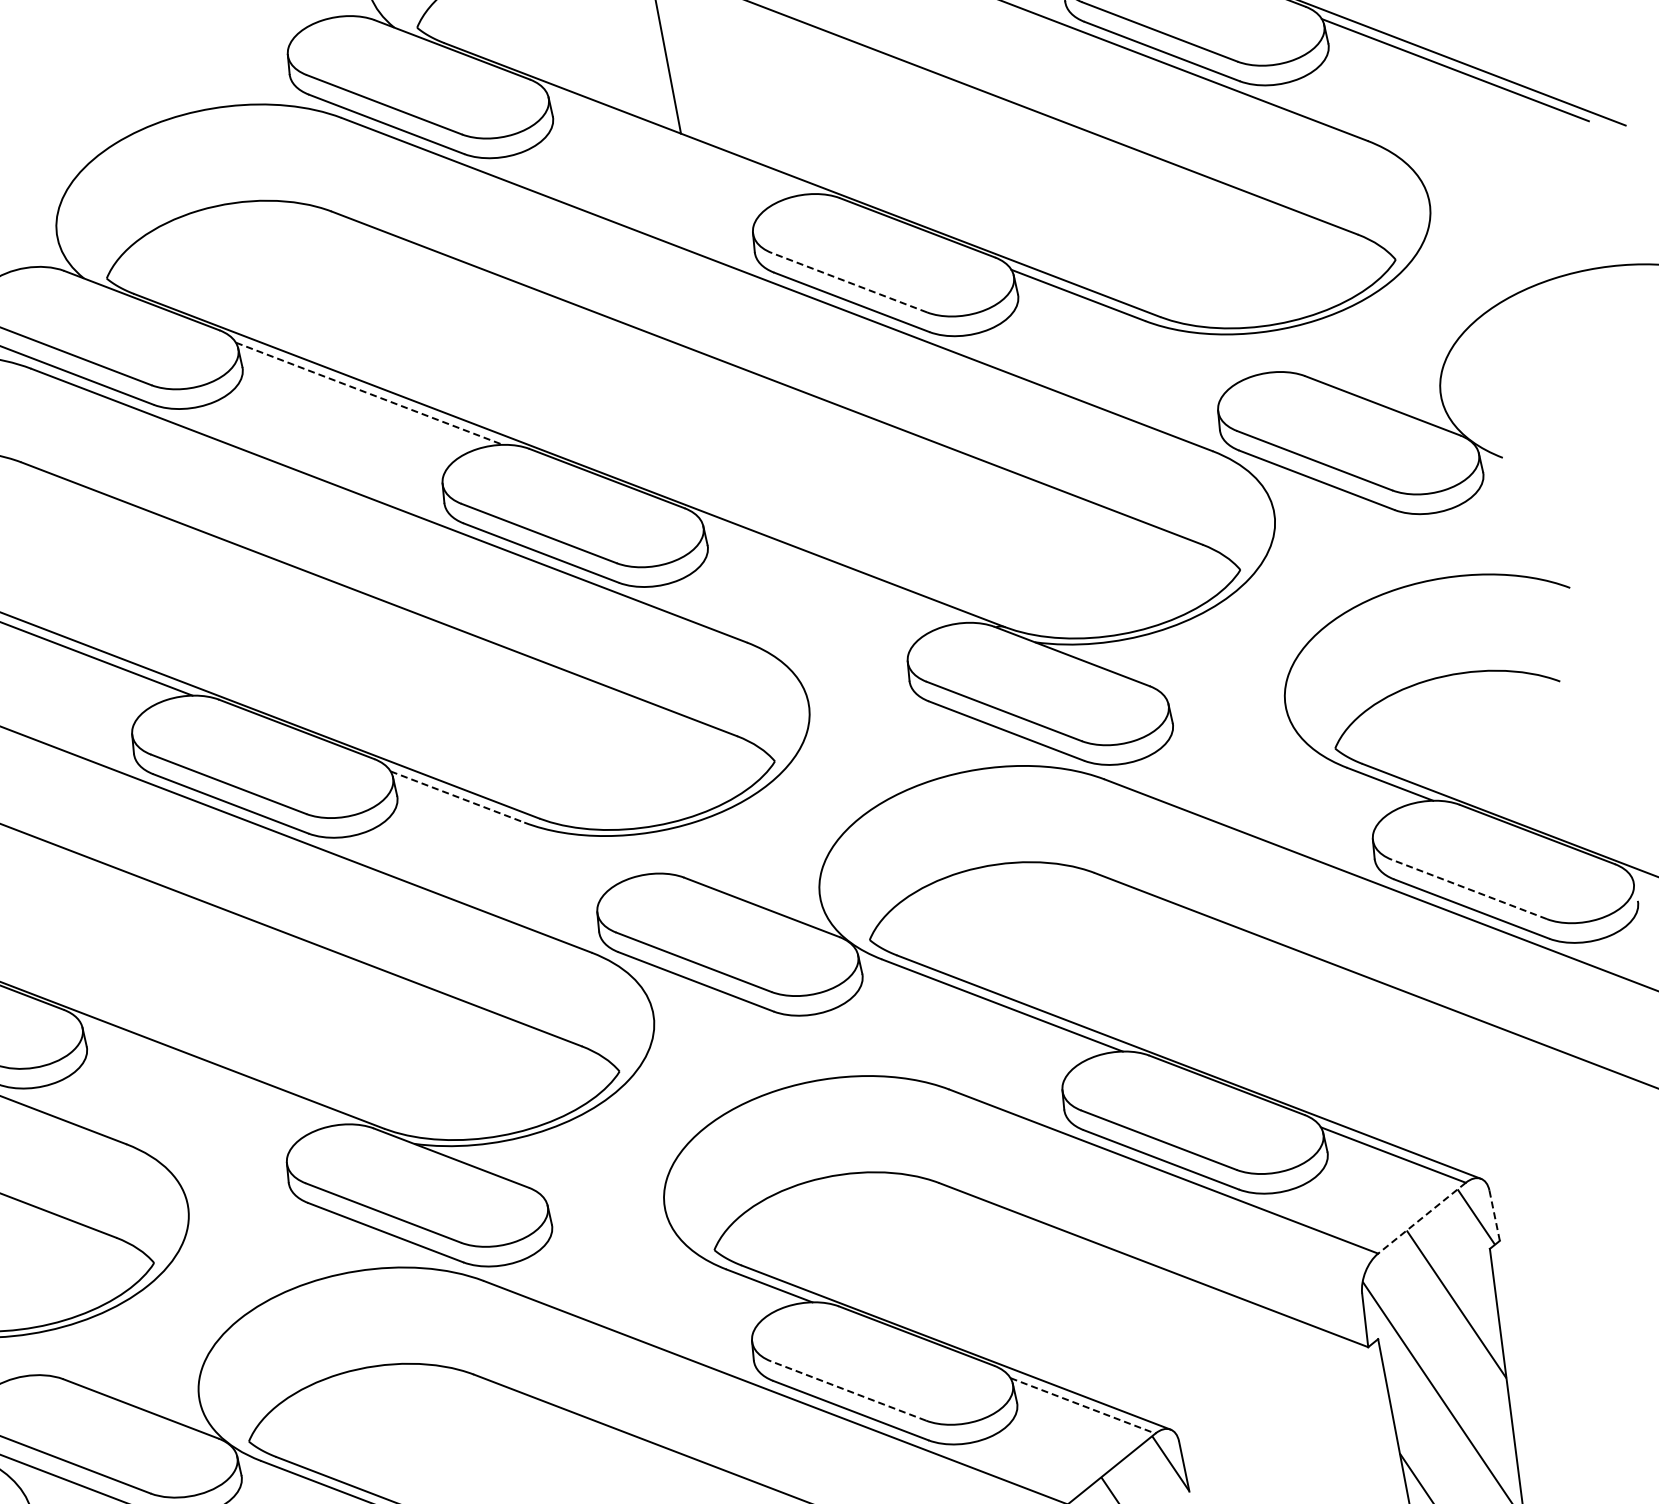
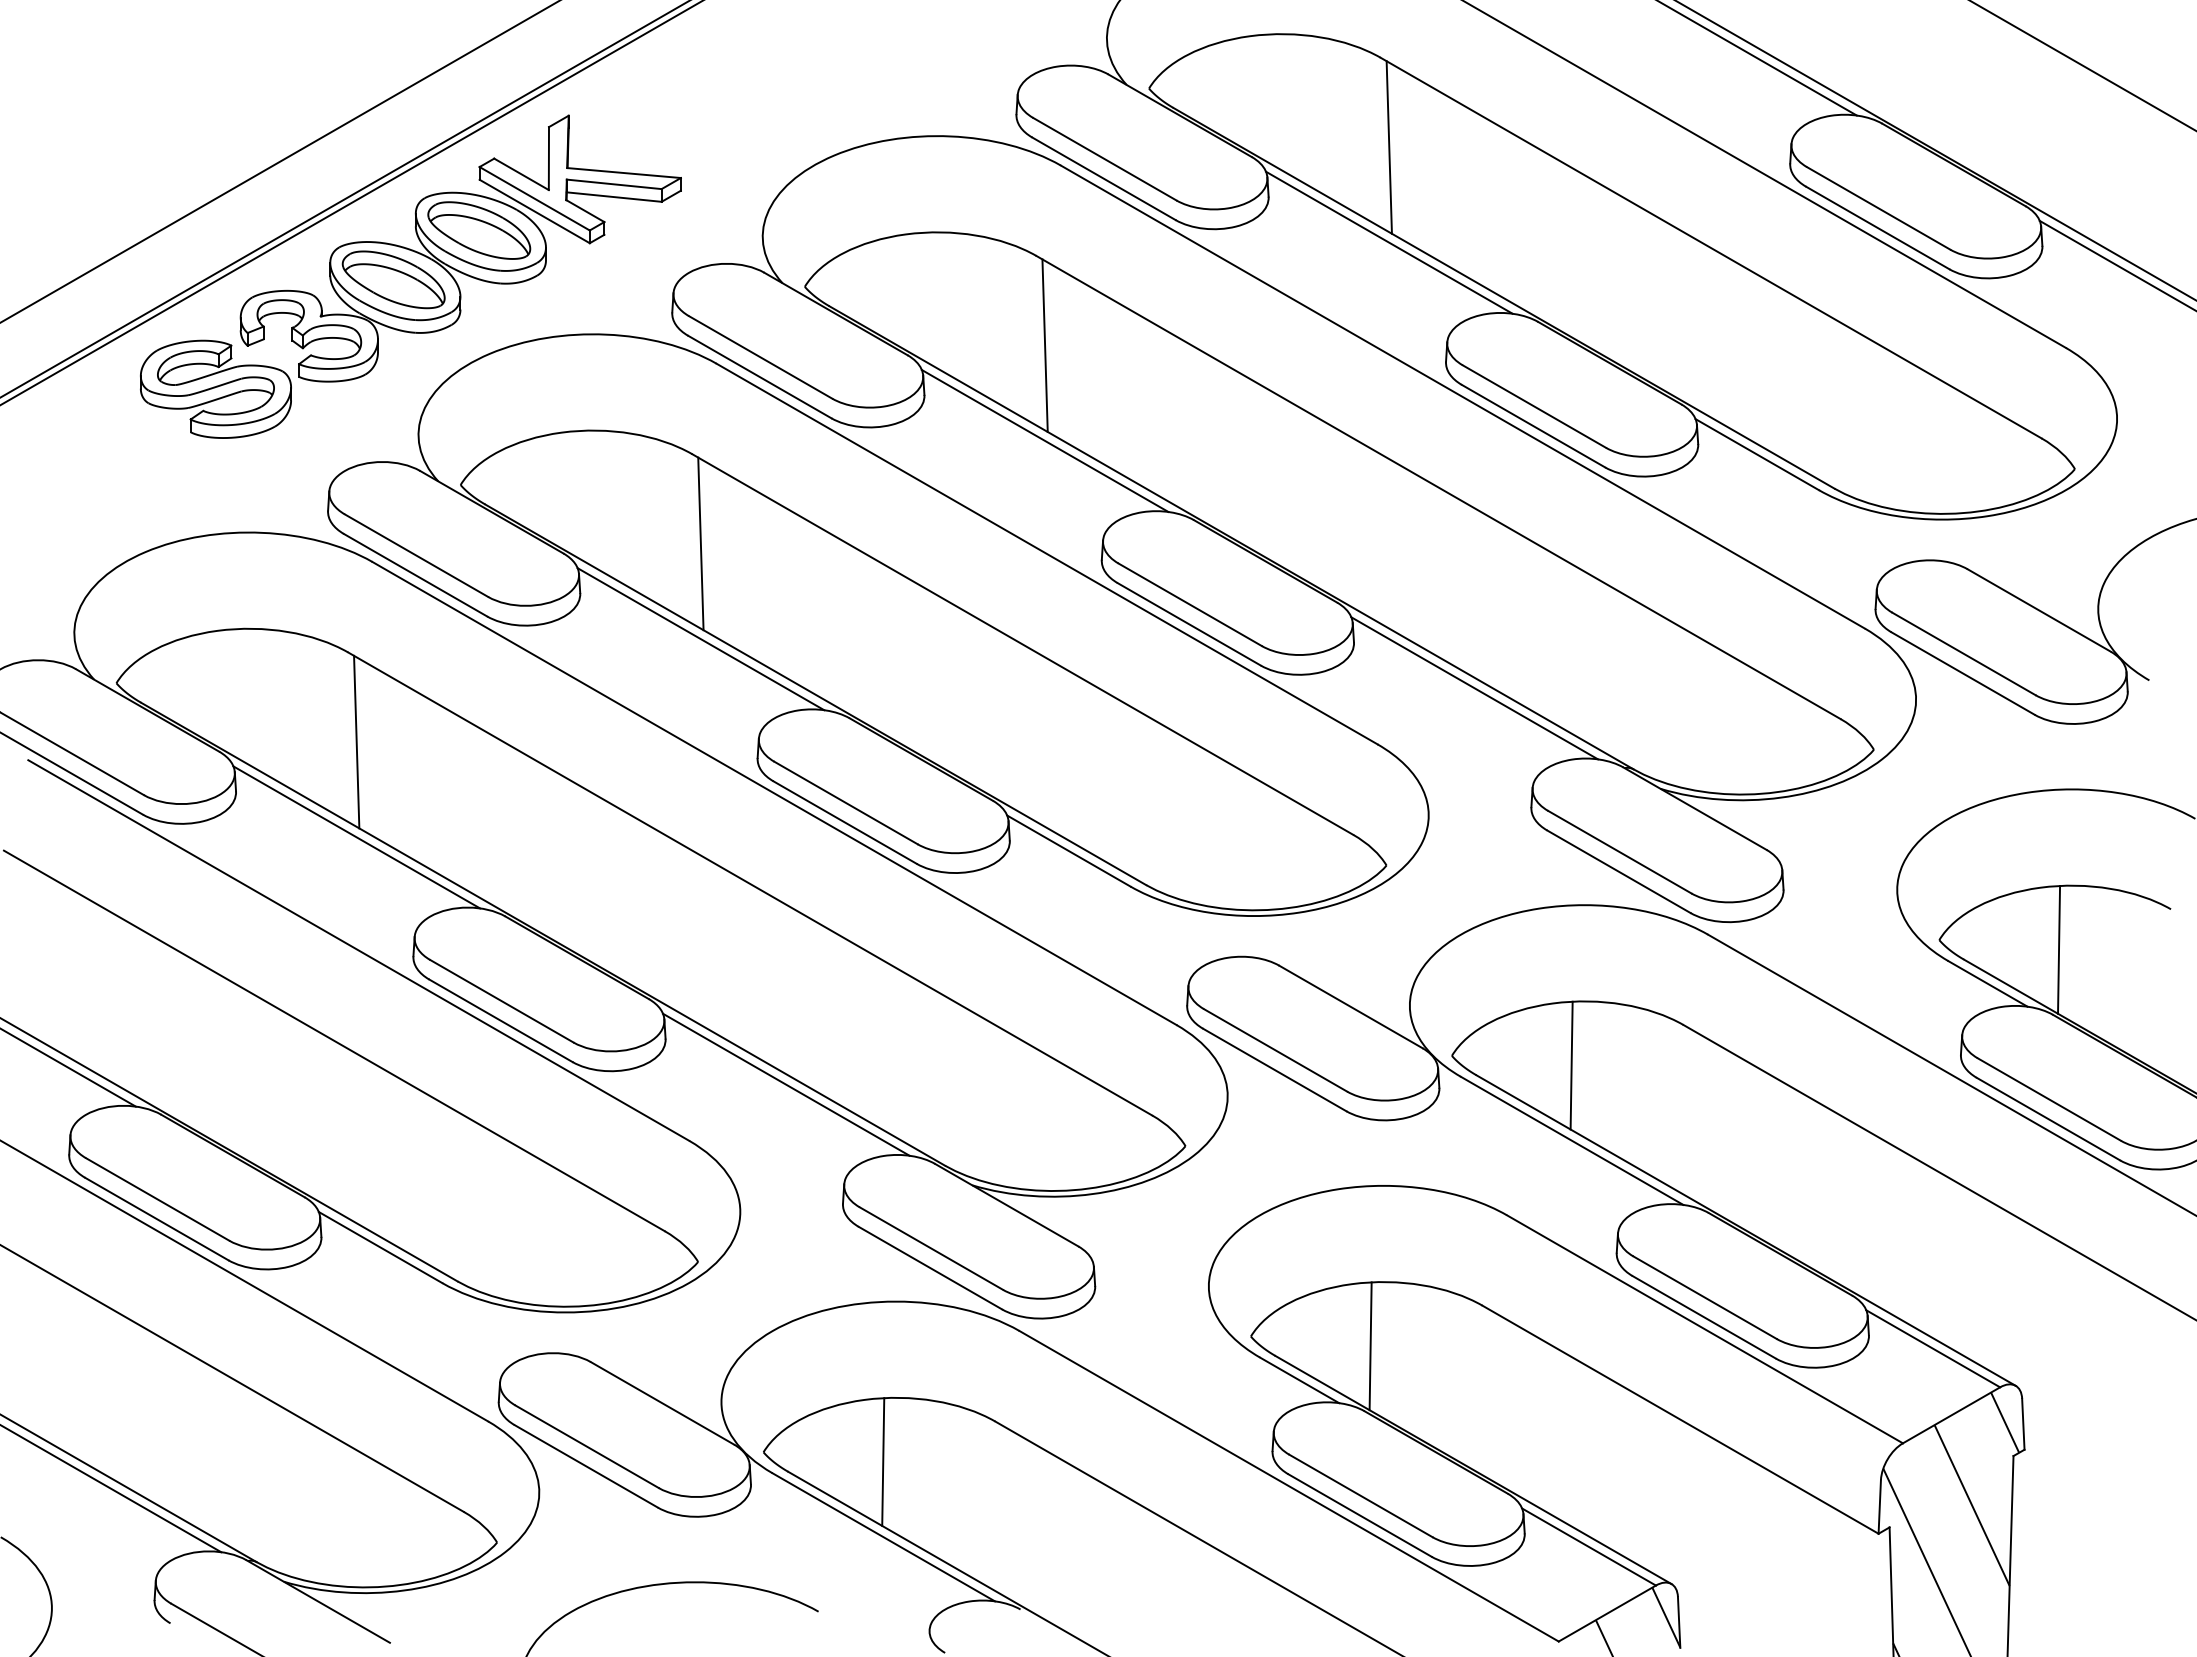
line: (679, 142) -> (1389, 242), added
line: (849, 282) -> (1534, 406), dashed -> solid
line: (353, 299) -> (1044, 345), added
line: (369, 394) -> (1045, 441), dashed -> solid
line: (43, 549) -> (700, 543), added
line: (834, 571) -> (1474, 688), added
line: (1455, 738) -> (2059, 949), added
line: (458, 797) -> (1069, 851), dashed -> solid
line: (1469, 889) -> (2049, 1099), dashed -> solid
line: (989, 930) -> (1571, 1065), added
line: (213, 1073) -> (786, 1084), added
line: (1494, 1214) -> (2023, 1423), dashed -> solid
line: (1422, 1218) -> (1951, 1415), dashed -> solid
line: (834, 1241) -> (1370, 1346), added
line: (848, 1390) -> (1360, 1495), dashed -> solid
line: (1083, 1406) -> (1589, 1547), dashed -> solid
line: (369, 1431) -> (883, 1461), added

